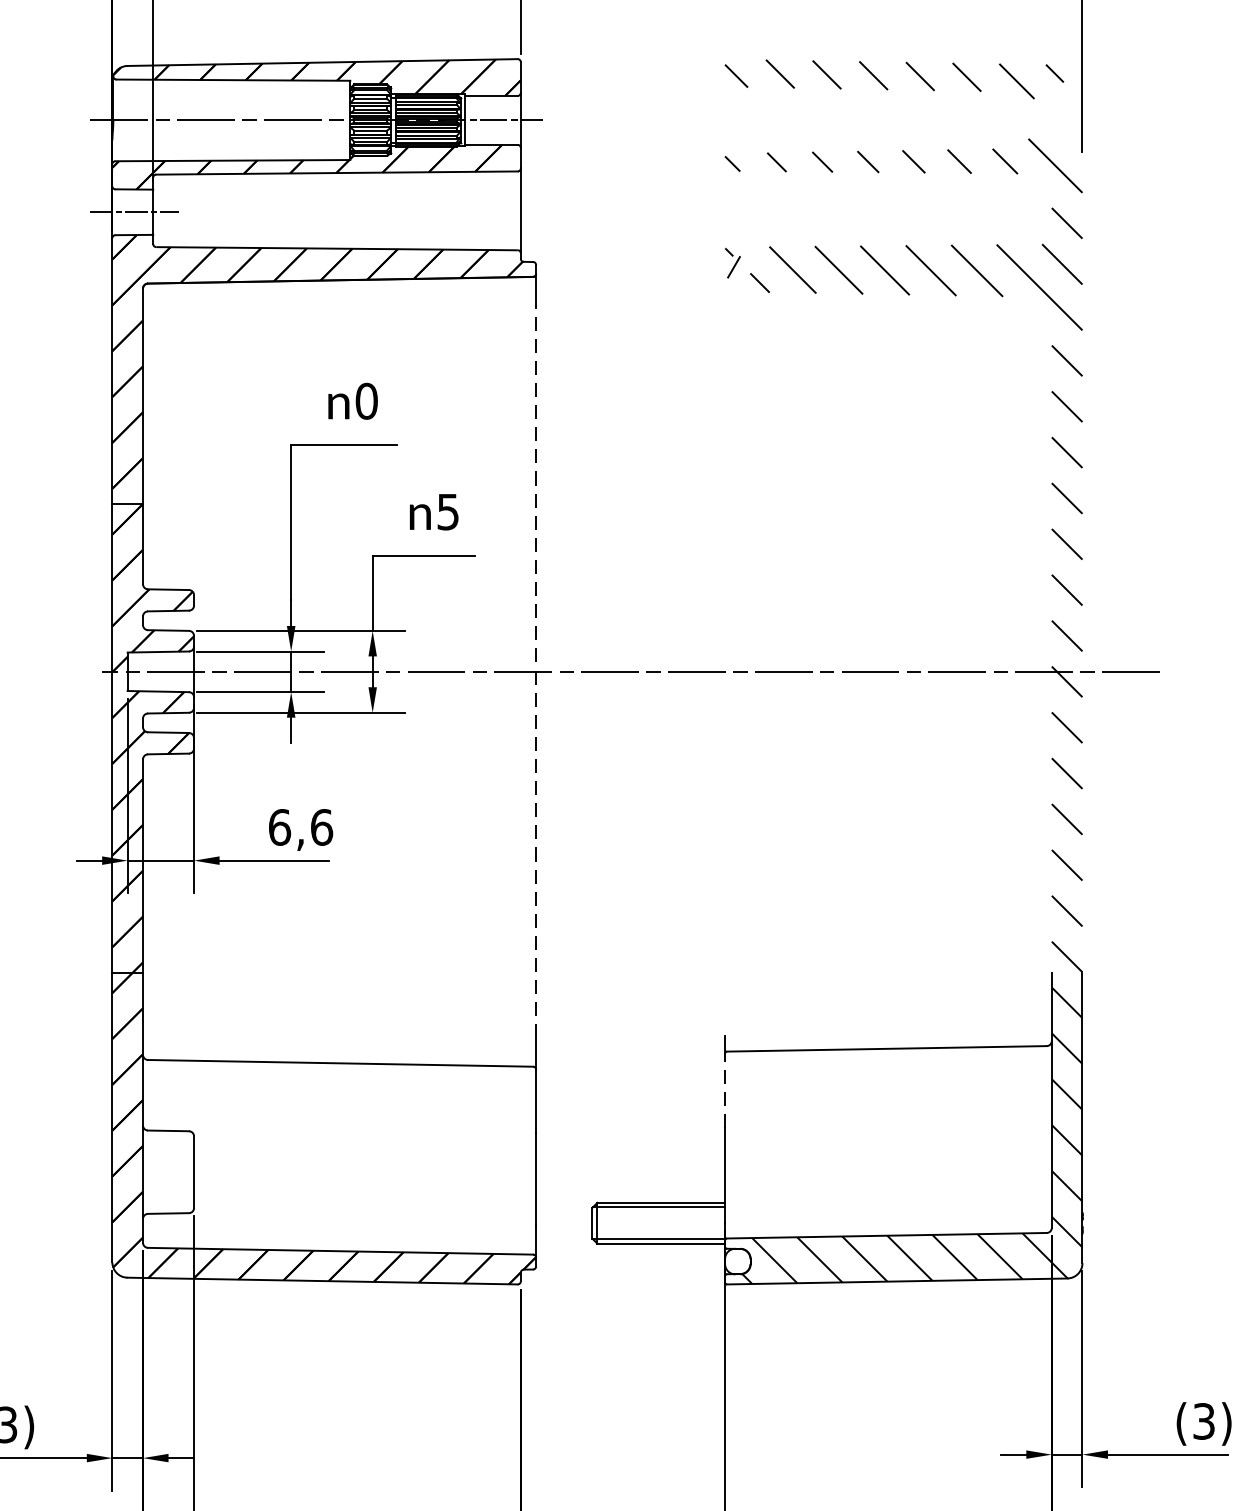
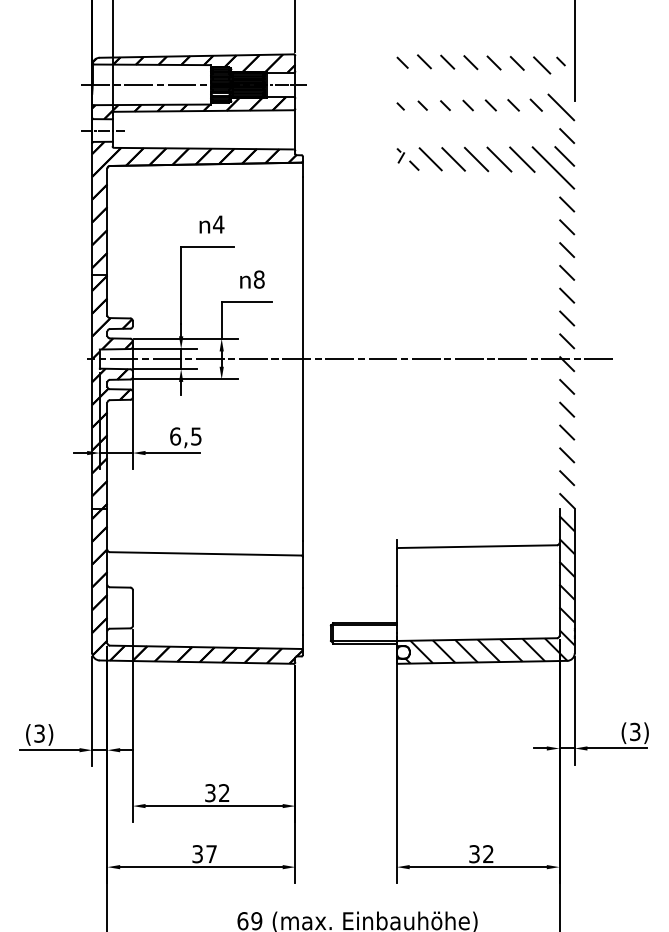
text: (366, 401) -> (218, 224), 0 -> 4
text: (446, 511) -> (258, 279), 5 -> 8
line: (537, 670) -> (303, 358), dashed -> solid
text: (322, 827) -> (196, 436), 6,6 -> 6,5
line: (724, 1090) -> (396, 567), dashed -> solid

